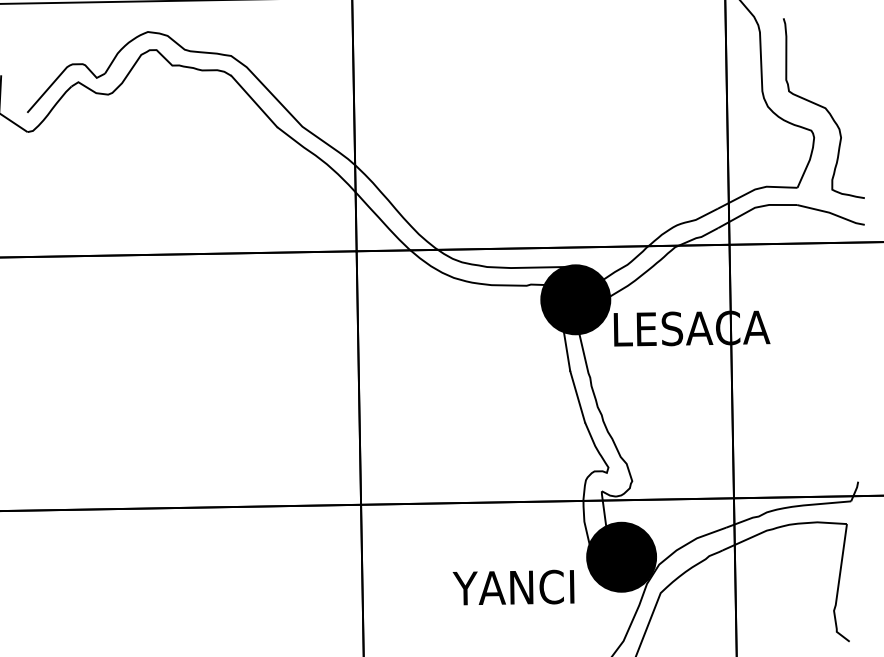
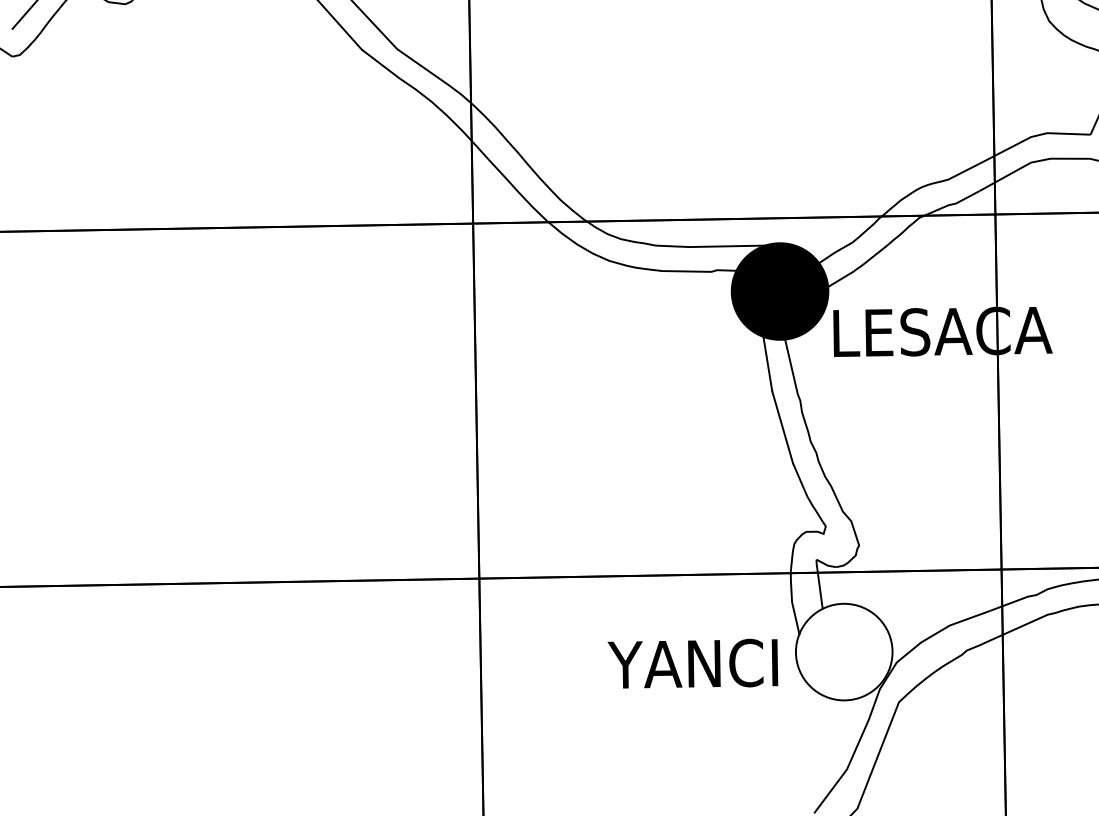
fill: (621, 556) -> (844, 651), removed
fill: (621, 556) -> (844, 651), removed
text: (513, 587) -> (692, 663), moved

